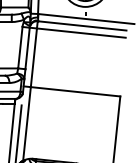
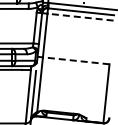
line: (81, 33) -> (80, 17), solid -> dashed
line: (74, 91) -> (75, 60), solid -> dashed

